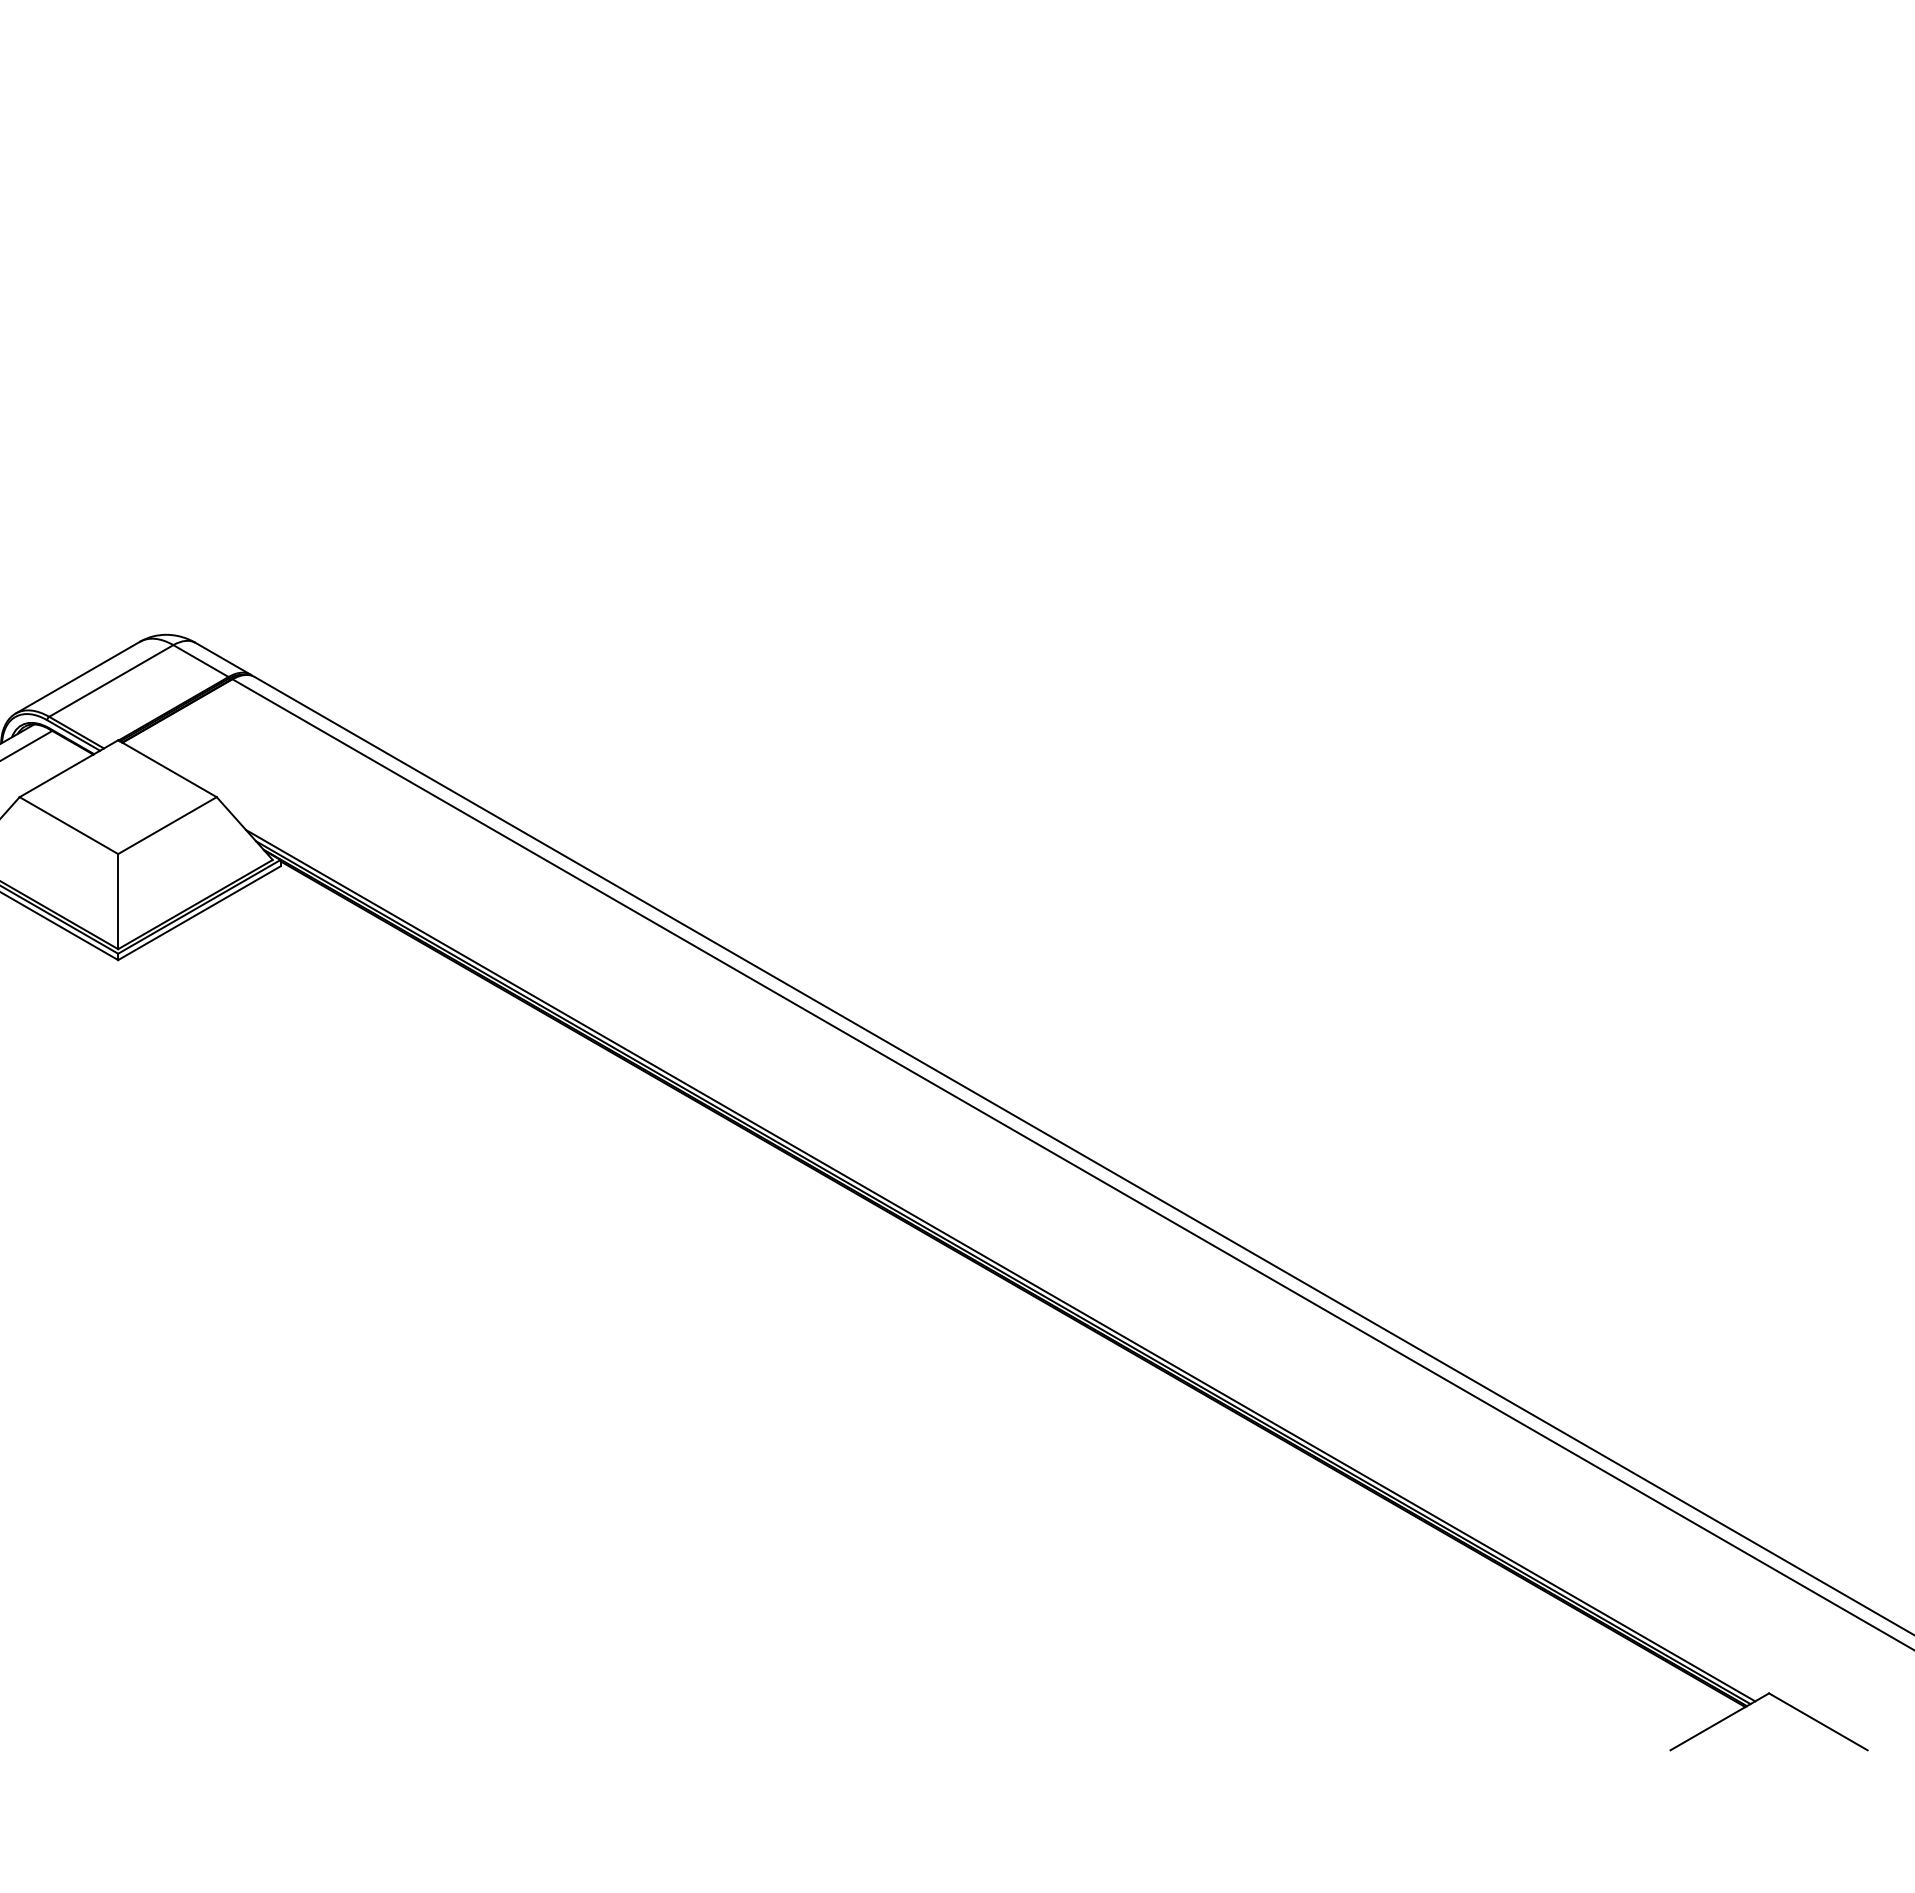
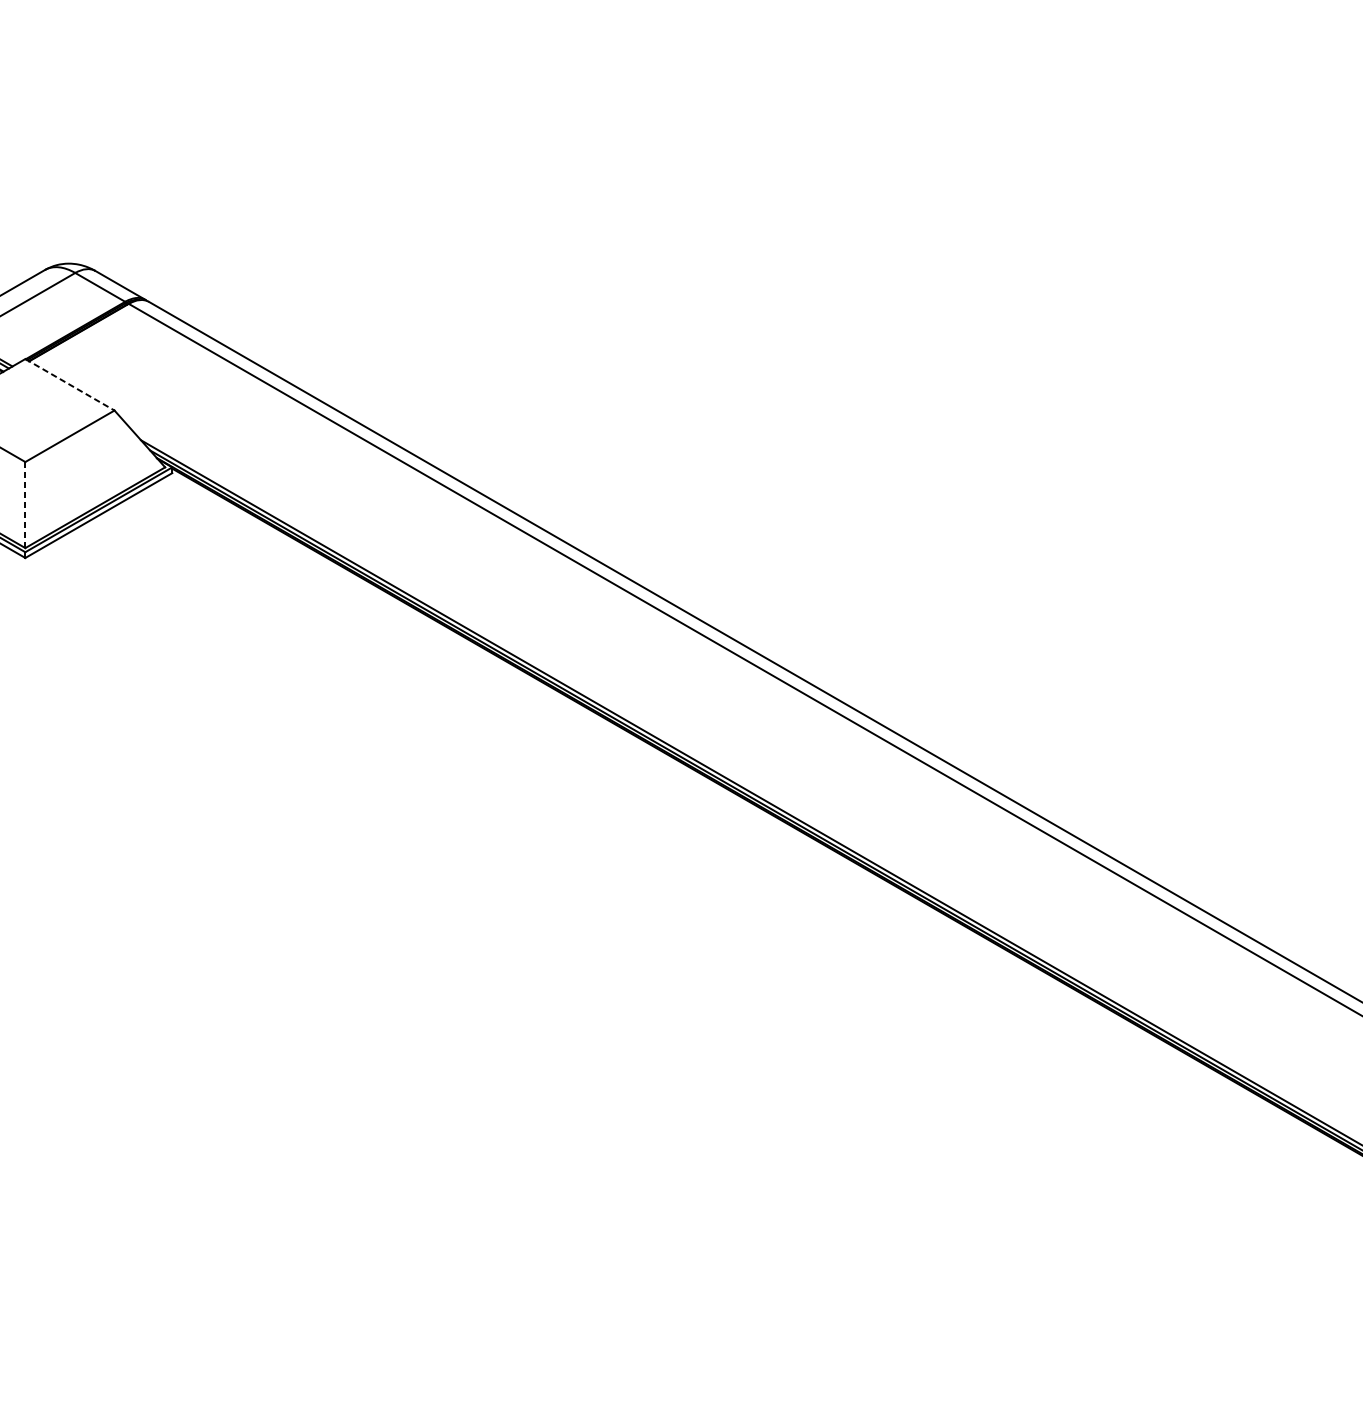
line: (167, 768) -> (69, 384), solid -> dashed
line: (118, 901) -> (25, 504), solid -> dashed

